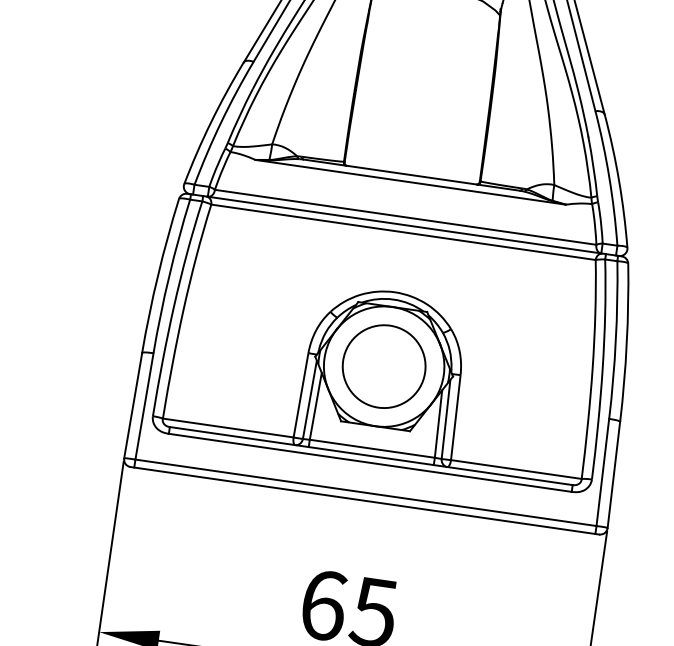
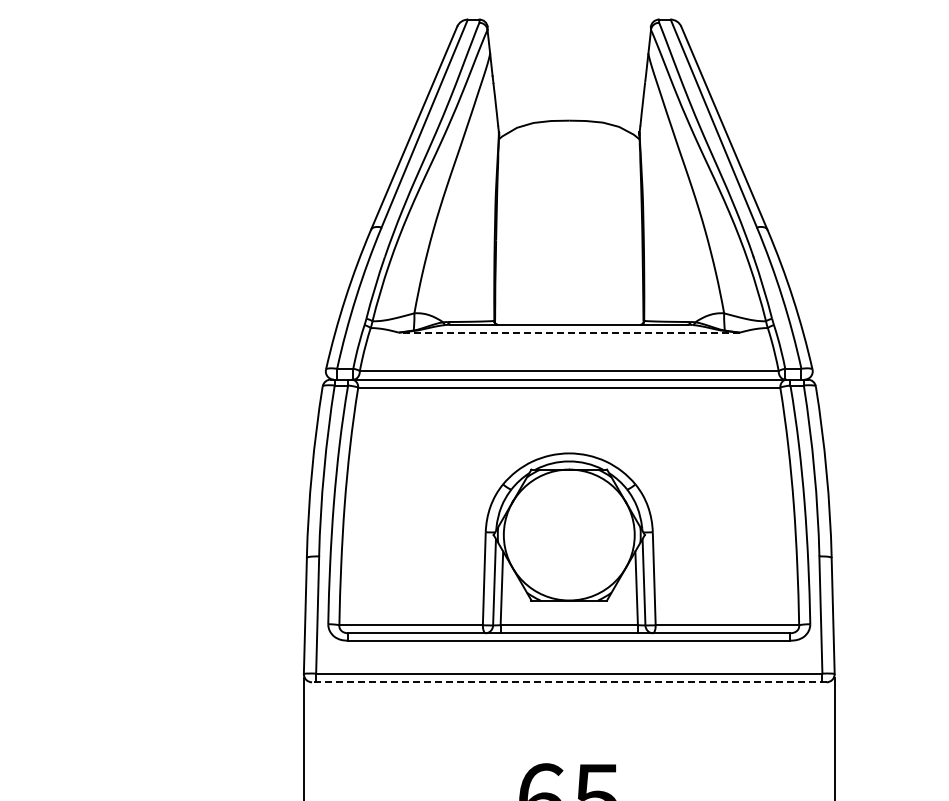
line: (410, 182) -> (568, 332), solid -> dashed
circle: (384, 366) -> (569, 534), removed
line: (364, 500) -> (568, 682), solid -> dashed

